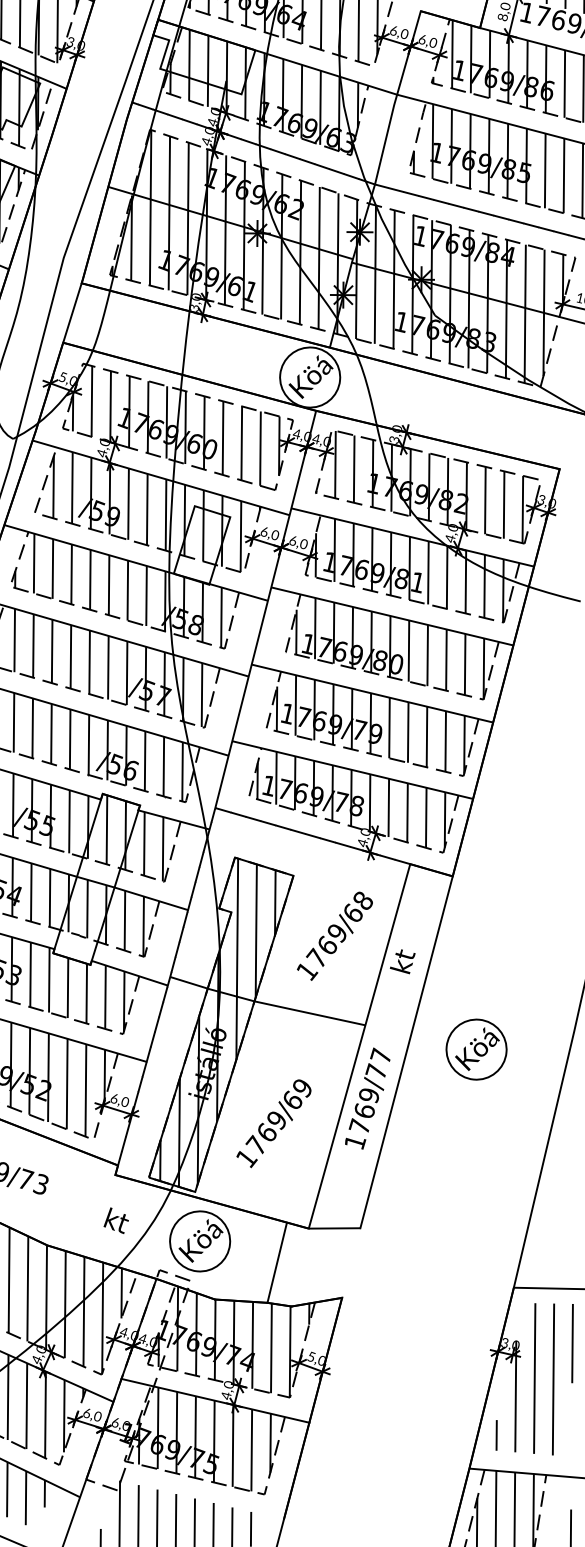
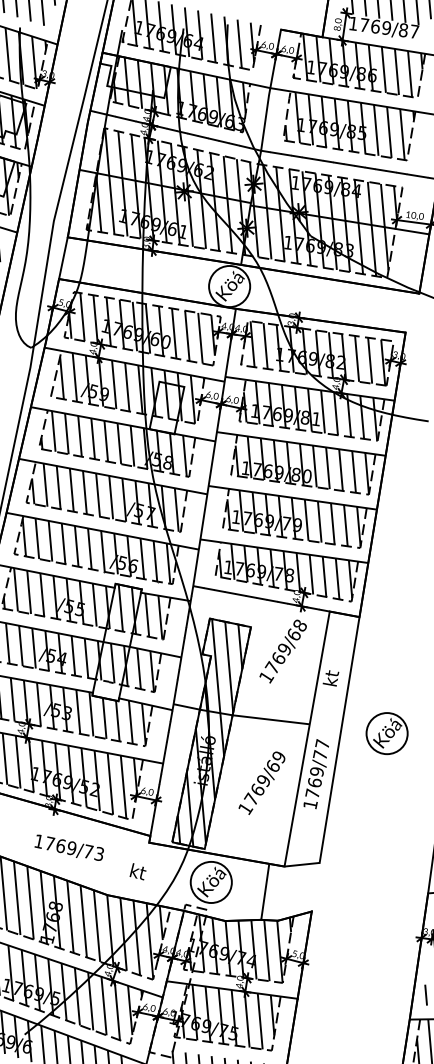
text: (333, 935) -> (282, 651), moved
text: (273, 1122) -> (261, 782), moved
text: (115, 1220) -> (137, 871), moved

